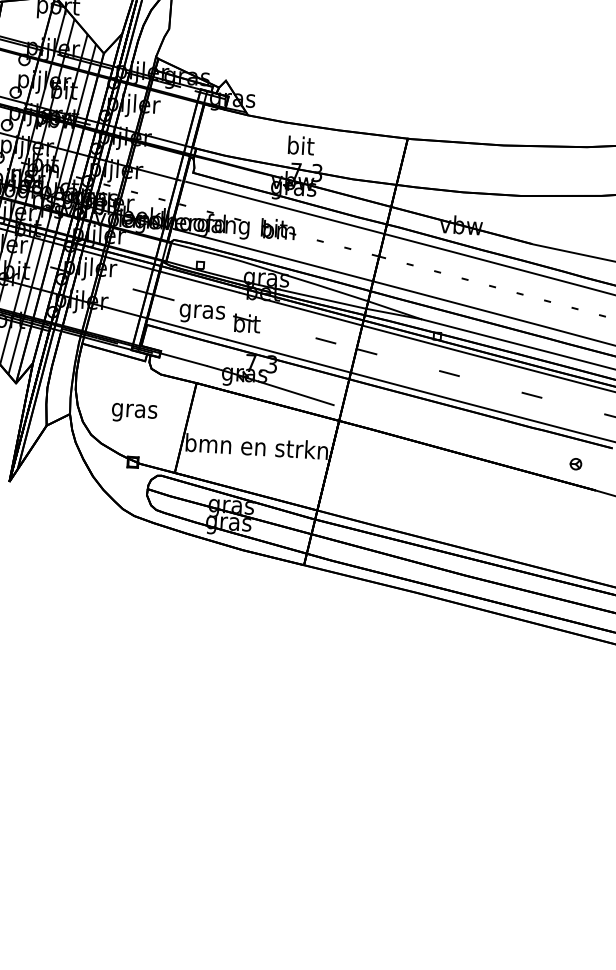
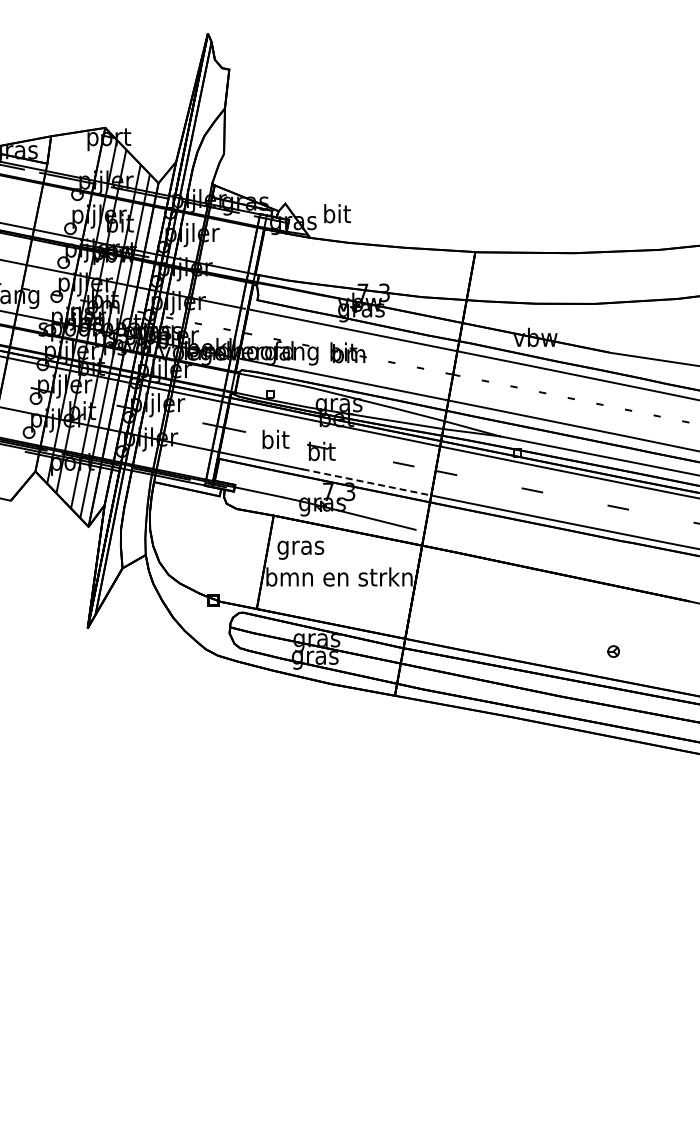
text: (301, 145) -> (337, 213), moved
text: (202, 311) -> (275, 441), gras -> bit
line: (288, 356) -> (366, 482), solid -> dashed
text: (134, 412) -> (300, 549), moved
part: (575, 464) -> (613, 651), moved

